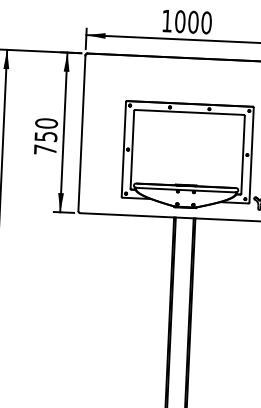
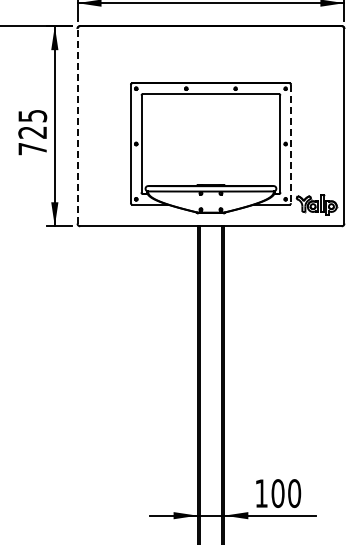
text: (46, 129) -> (32, 123), 750 -> 725
line: (81, 132) -> (77, 125), solid -> dashed
line: (251, 155) -> (291, 144), solid -> dashed

